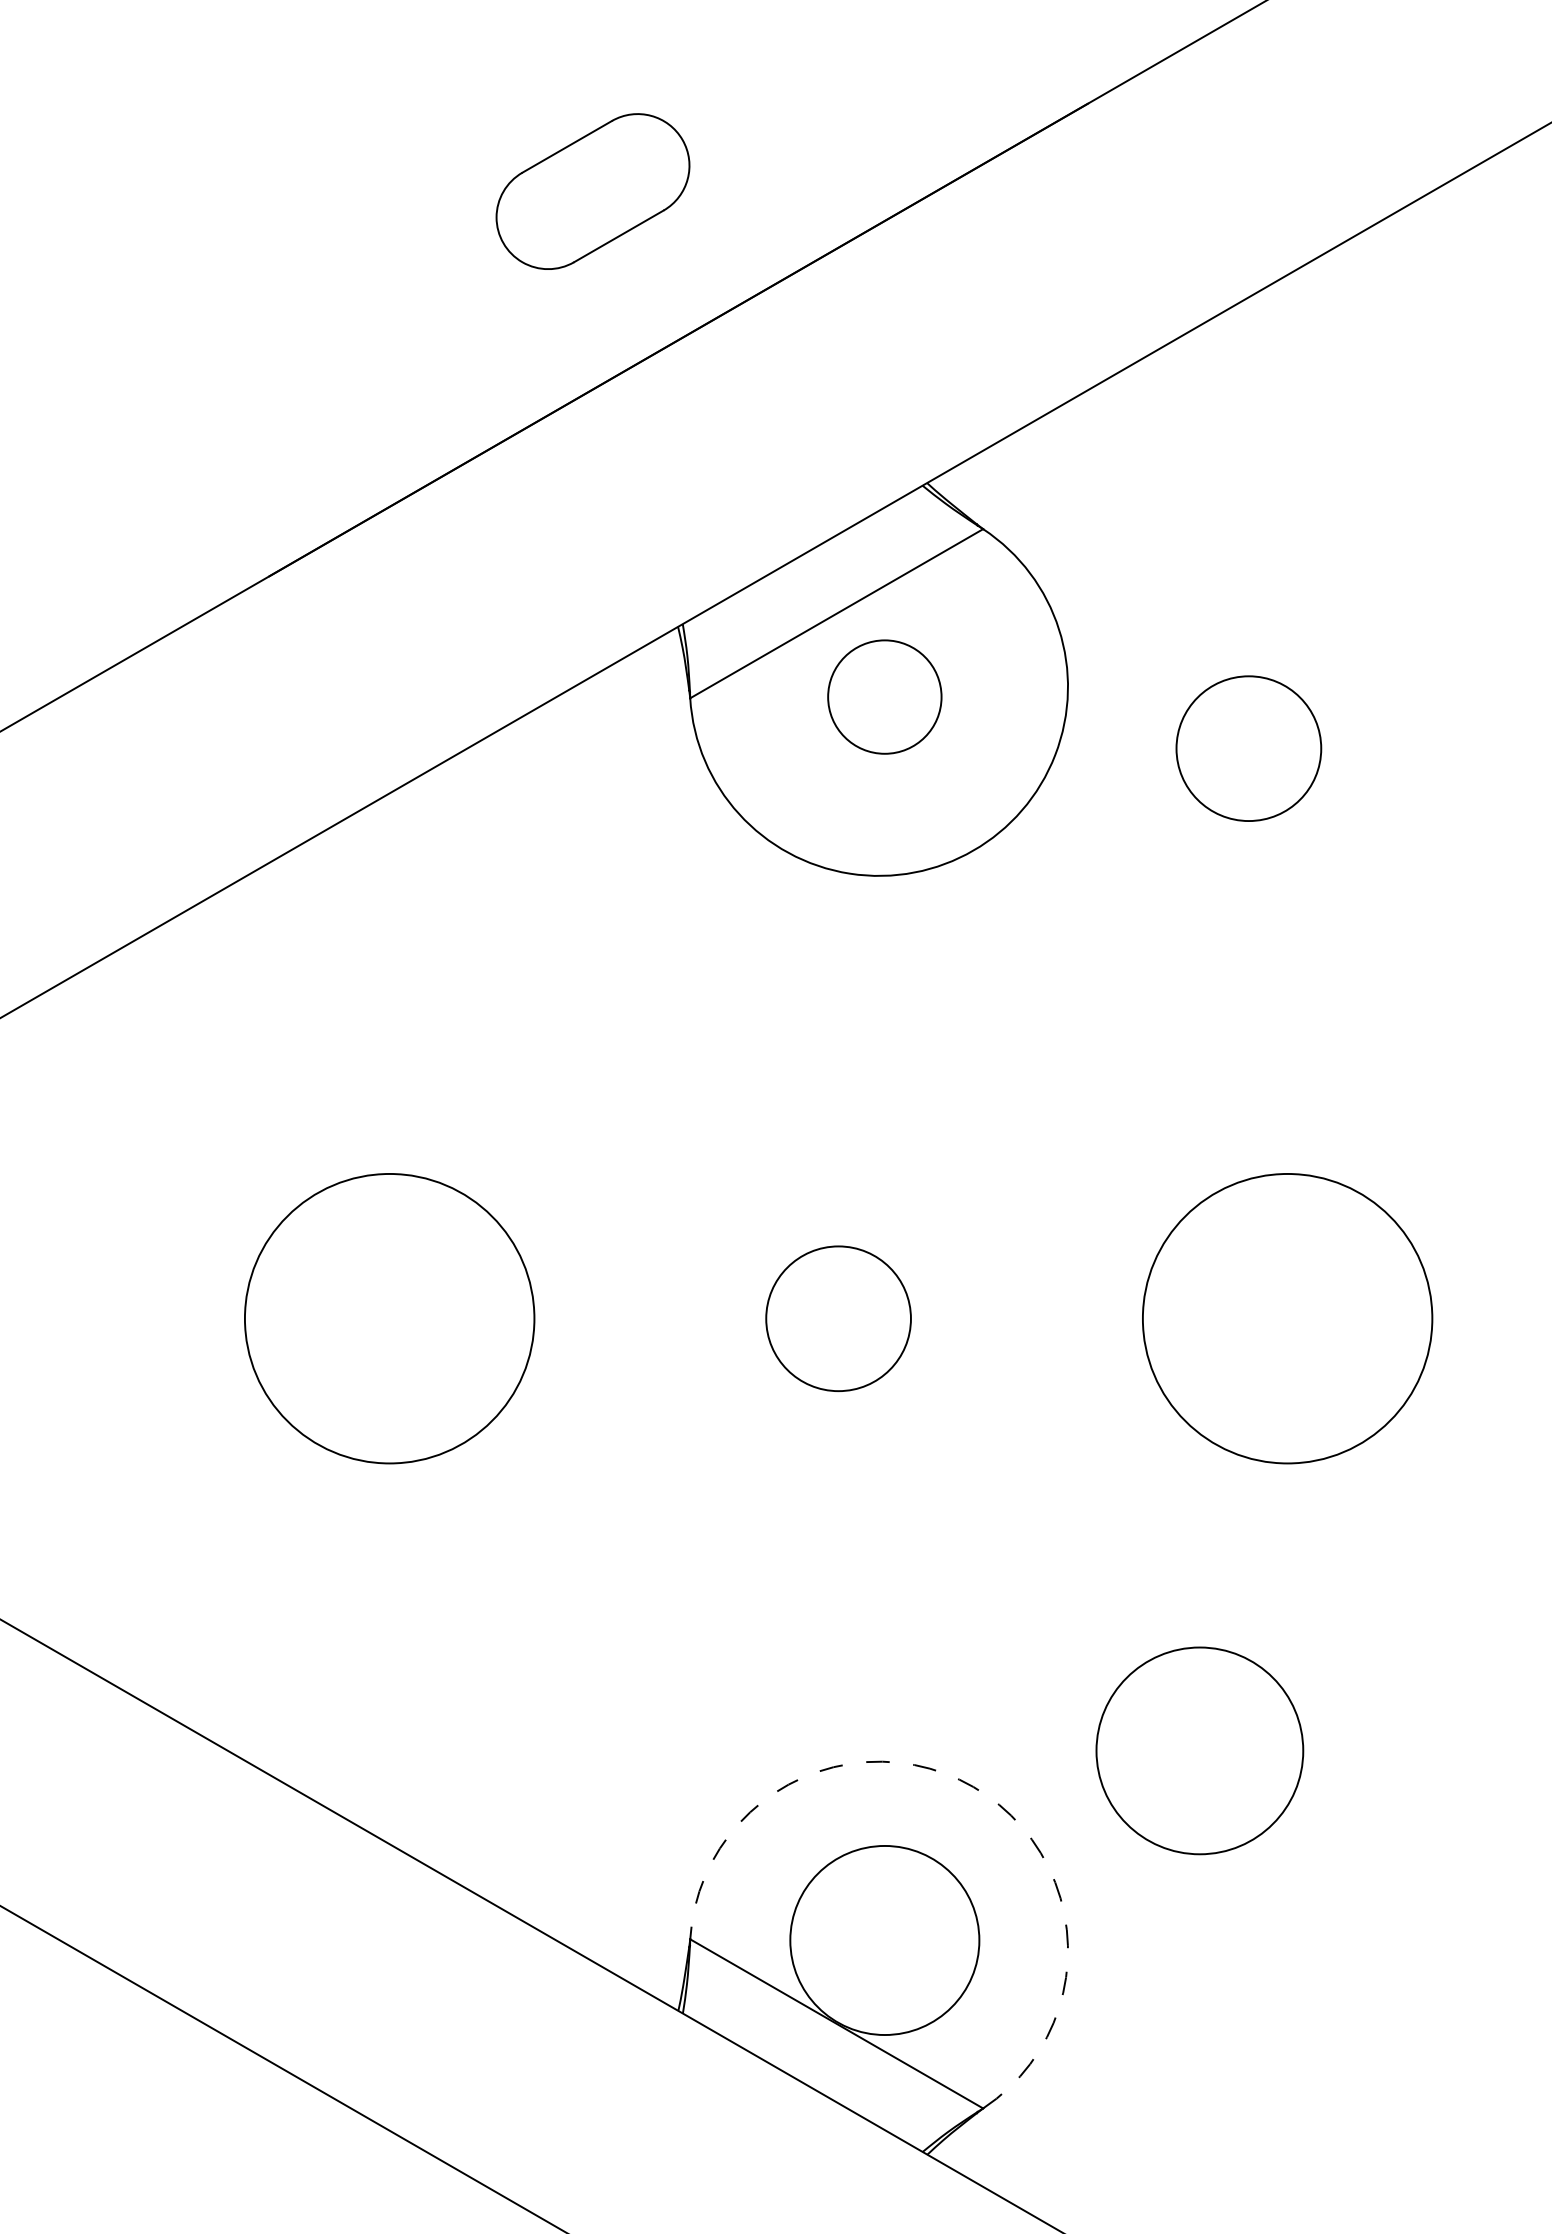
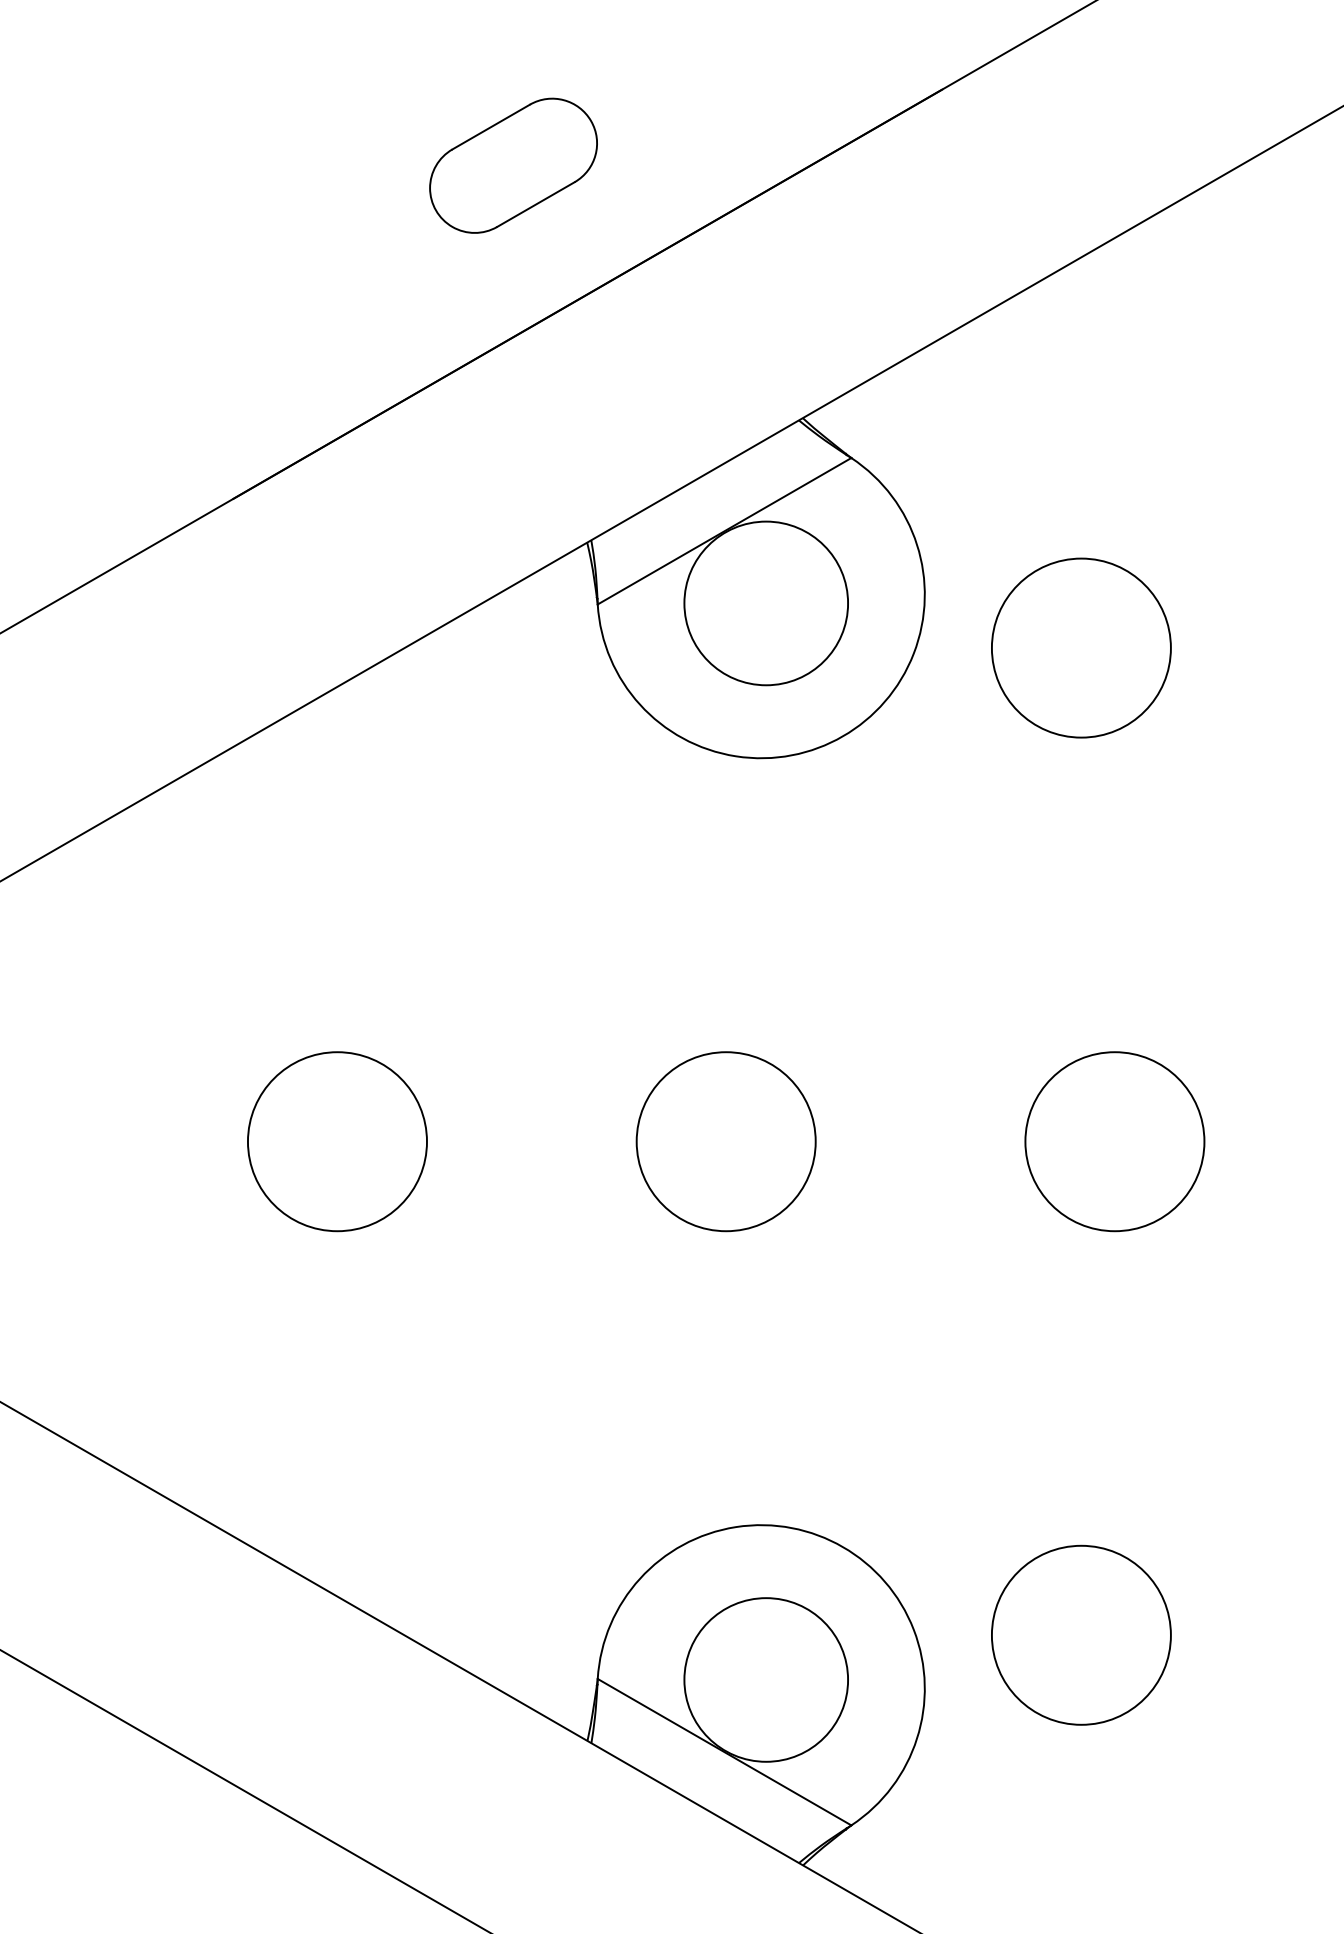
circle: (884, 696) -> (765, 602), size x1.67
circle: (1248, 748) -> (1081, 647), size x1.43
circle: (389, 1318) -> (337, 1141), size x0.71
circle: (838, 1318) -> (726, 1141), size x1.43
circle: (1287, 1318) -> (1114, 1141), size x0.71
circle: (1199, 1750) -> (1081, 1634), moved
arc: (973, 1787) -> (842, 1547), dashed -> solid

